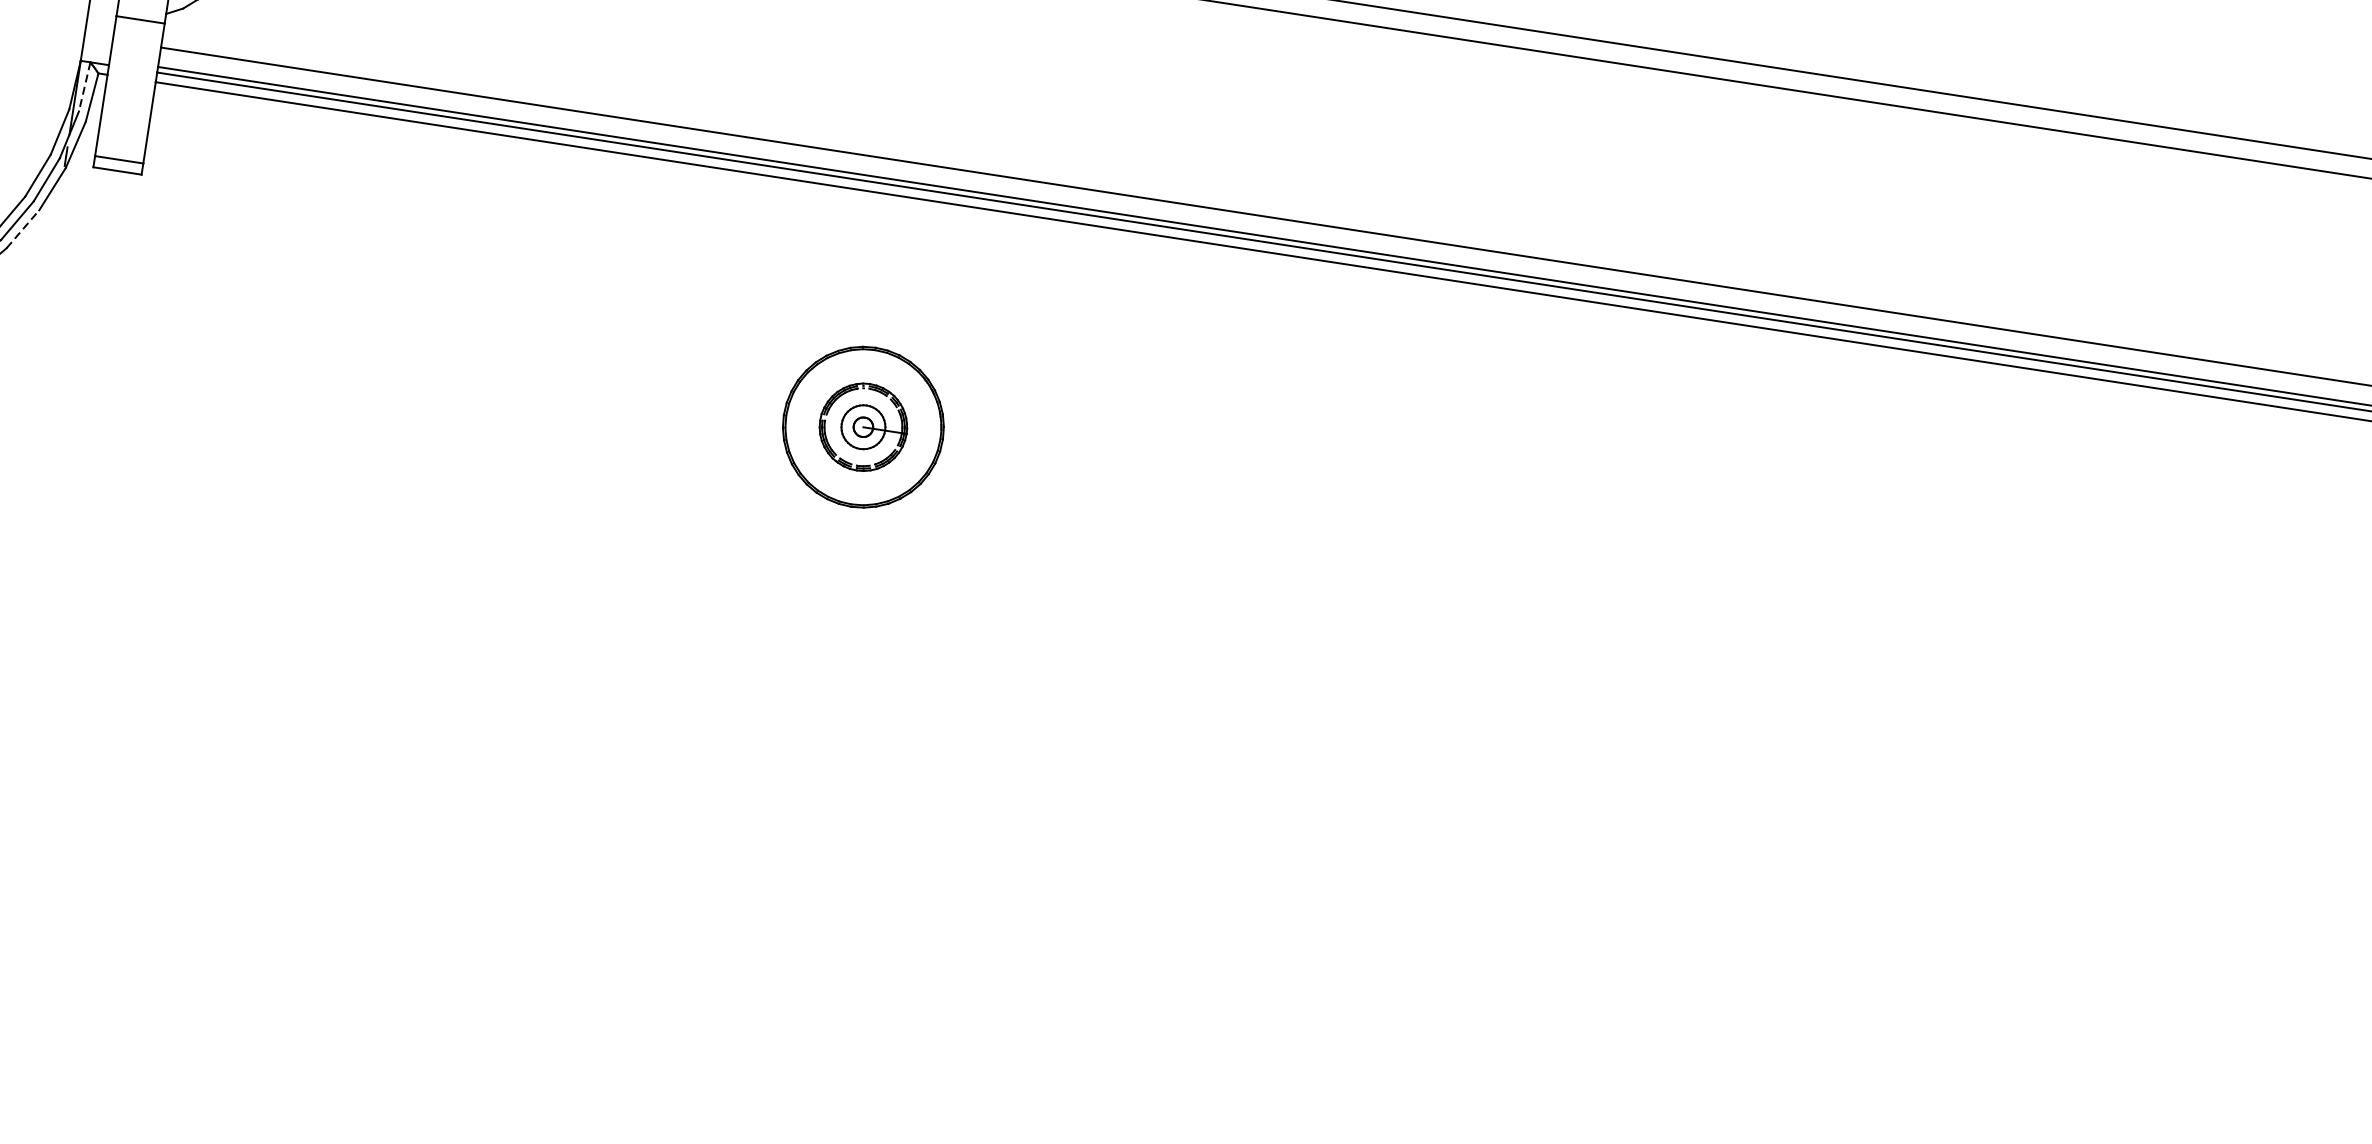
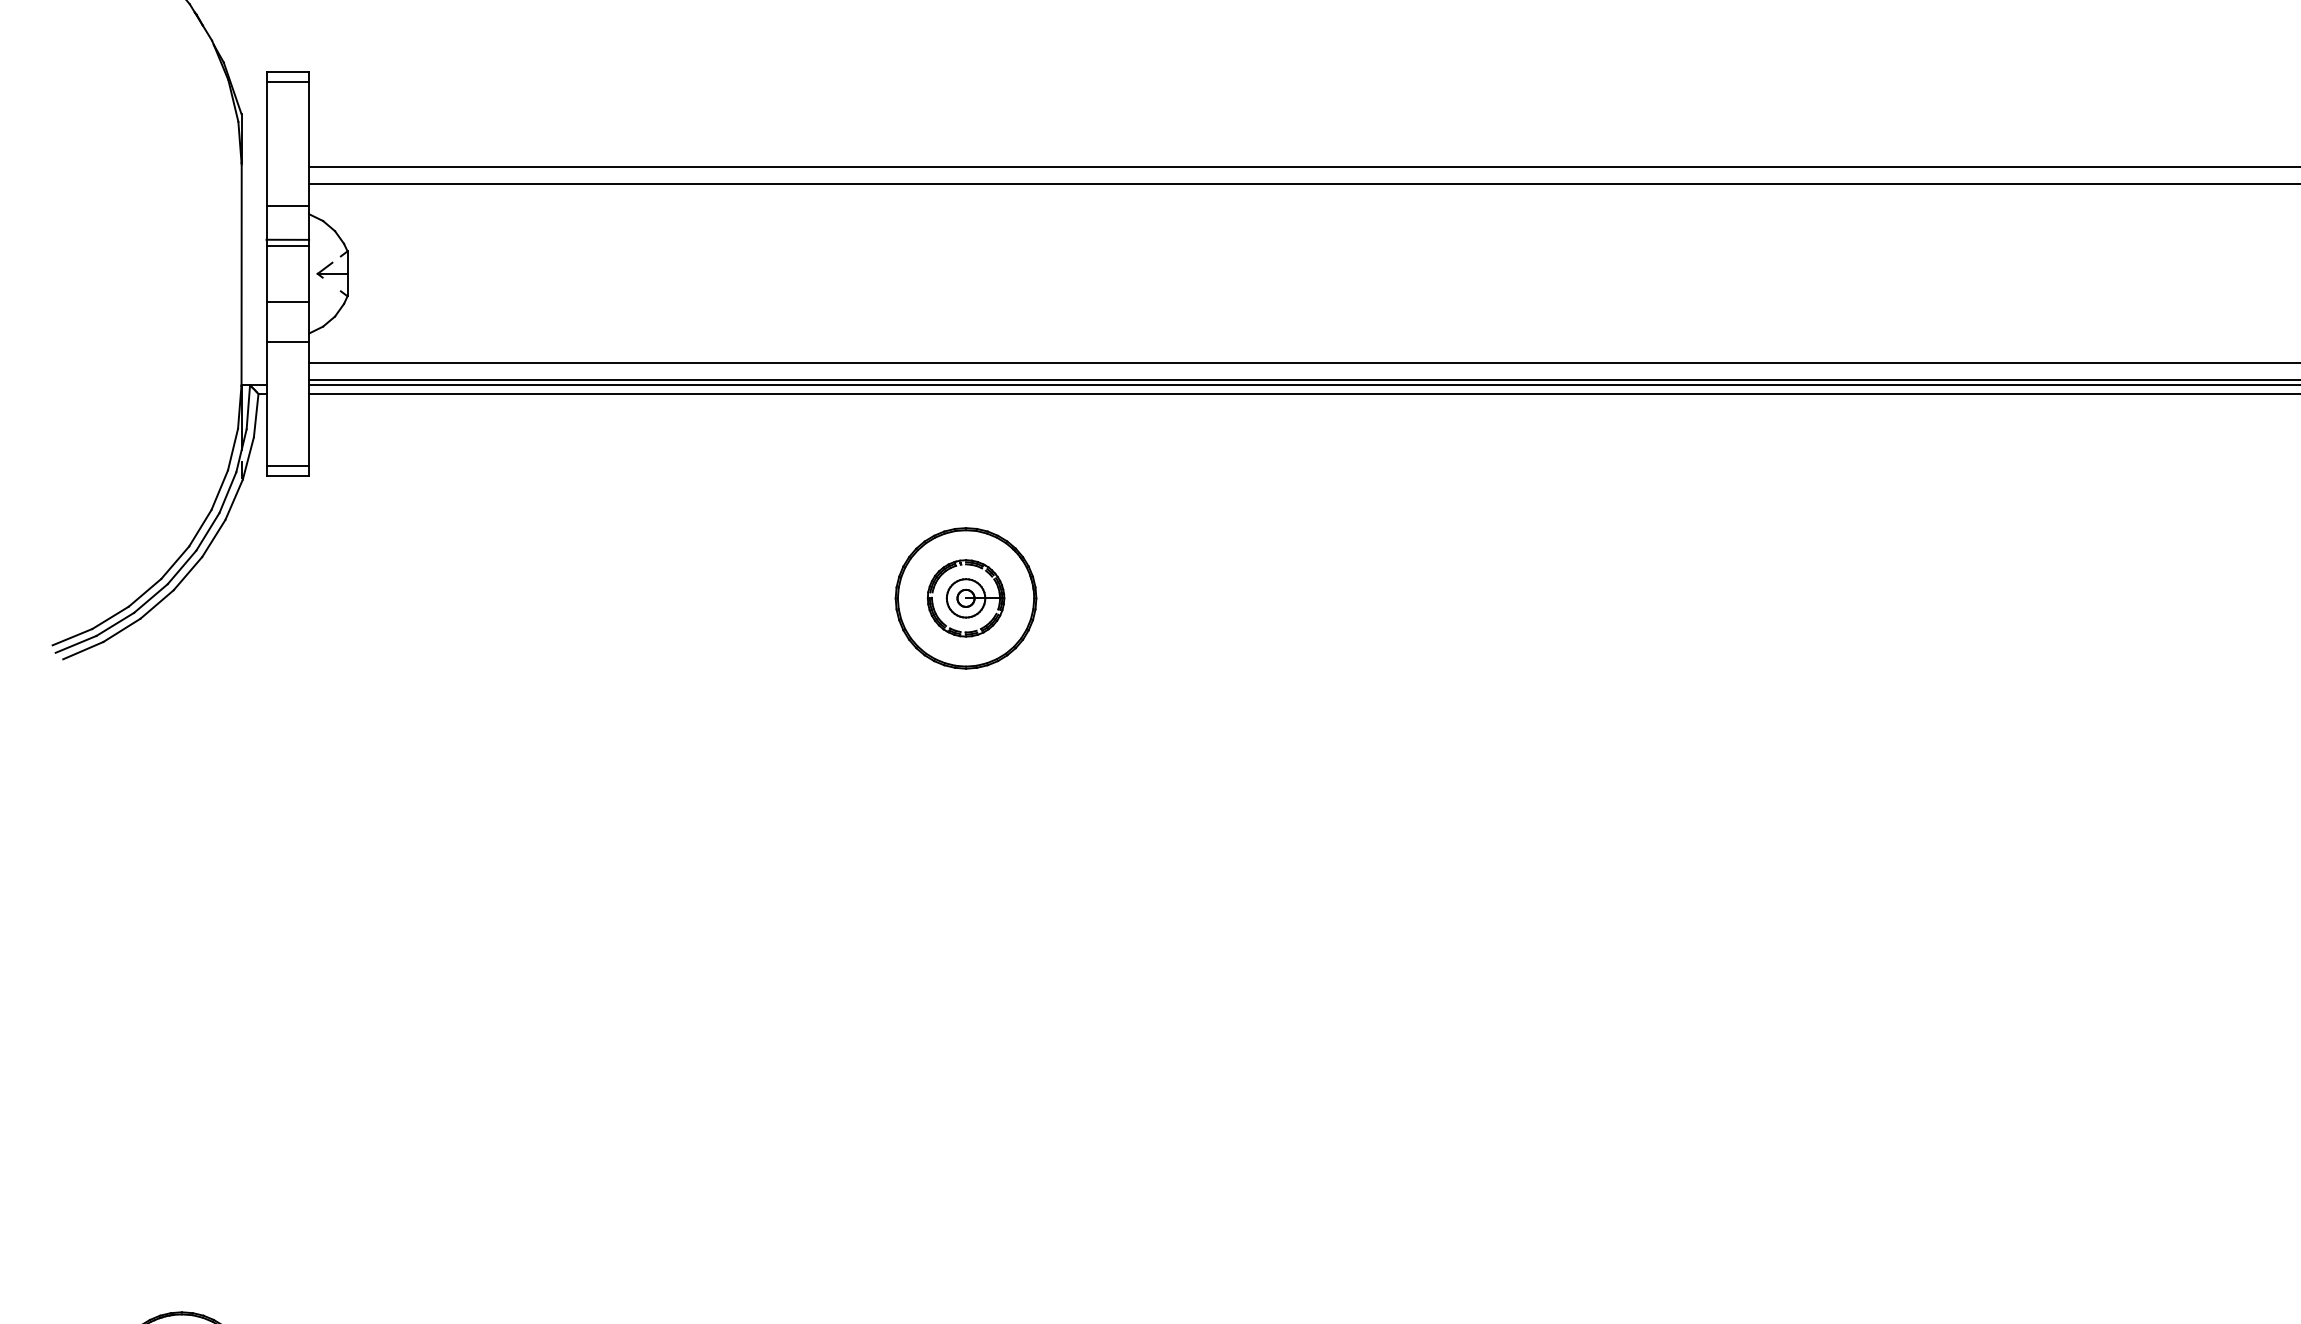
line: (84, 87) -> (248, 407), dashed -> solid
line: (22, 229) -> (213, 538), dashed -> solid

